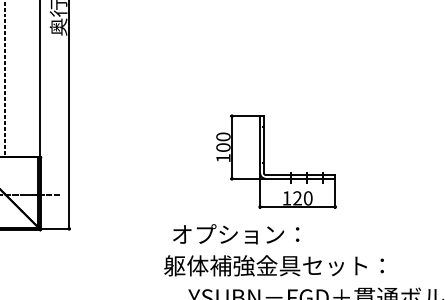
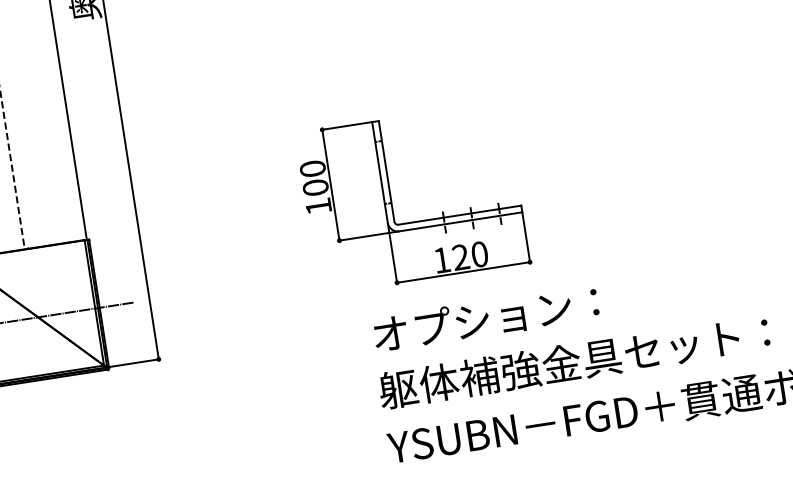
part: (264, 161) -> (392, 201), moved
text: (236, 234) -> (486, 318), moved
text: (273, 265) -> (573, 361), moved

